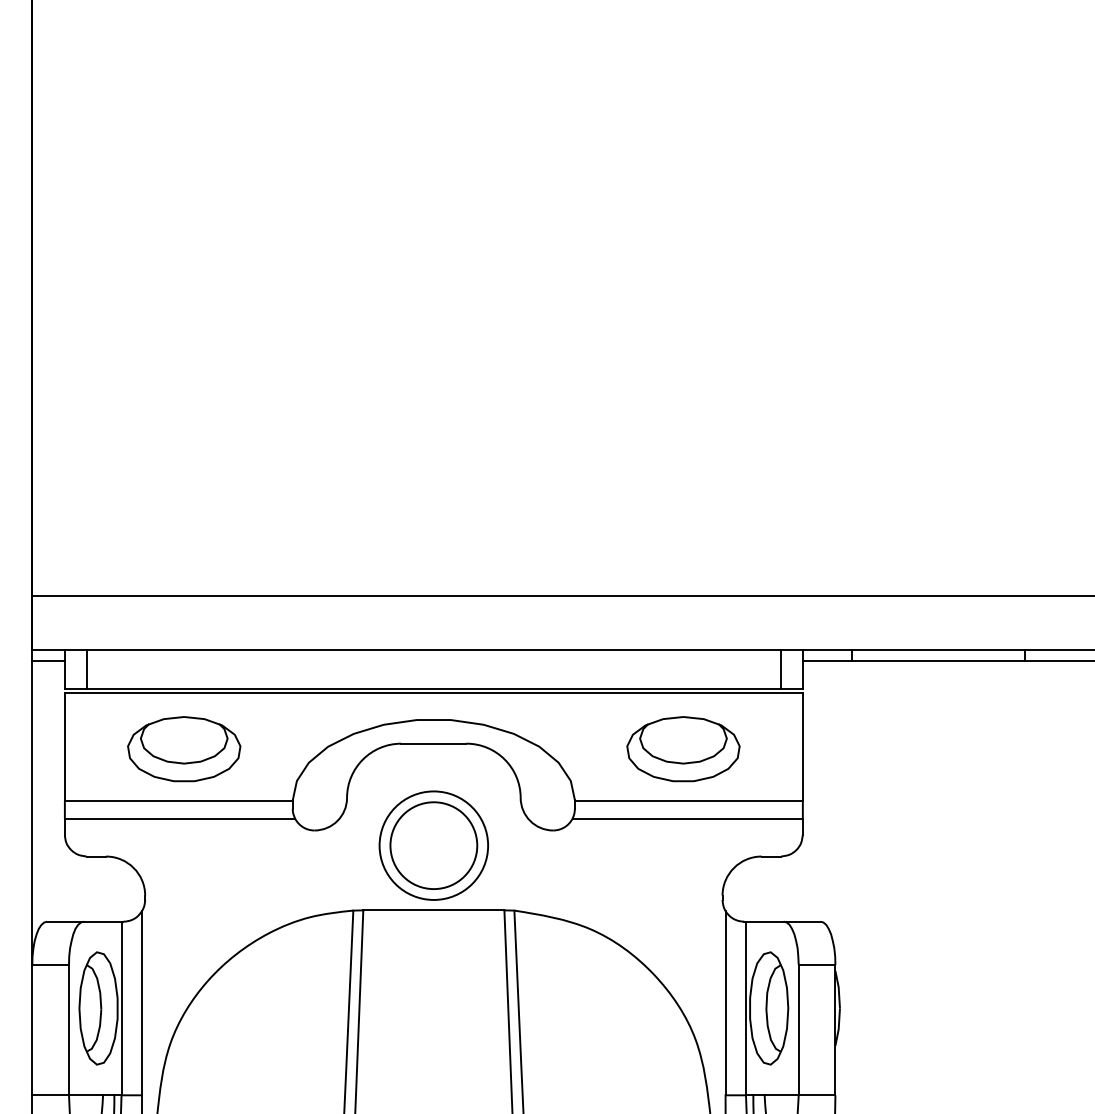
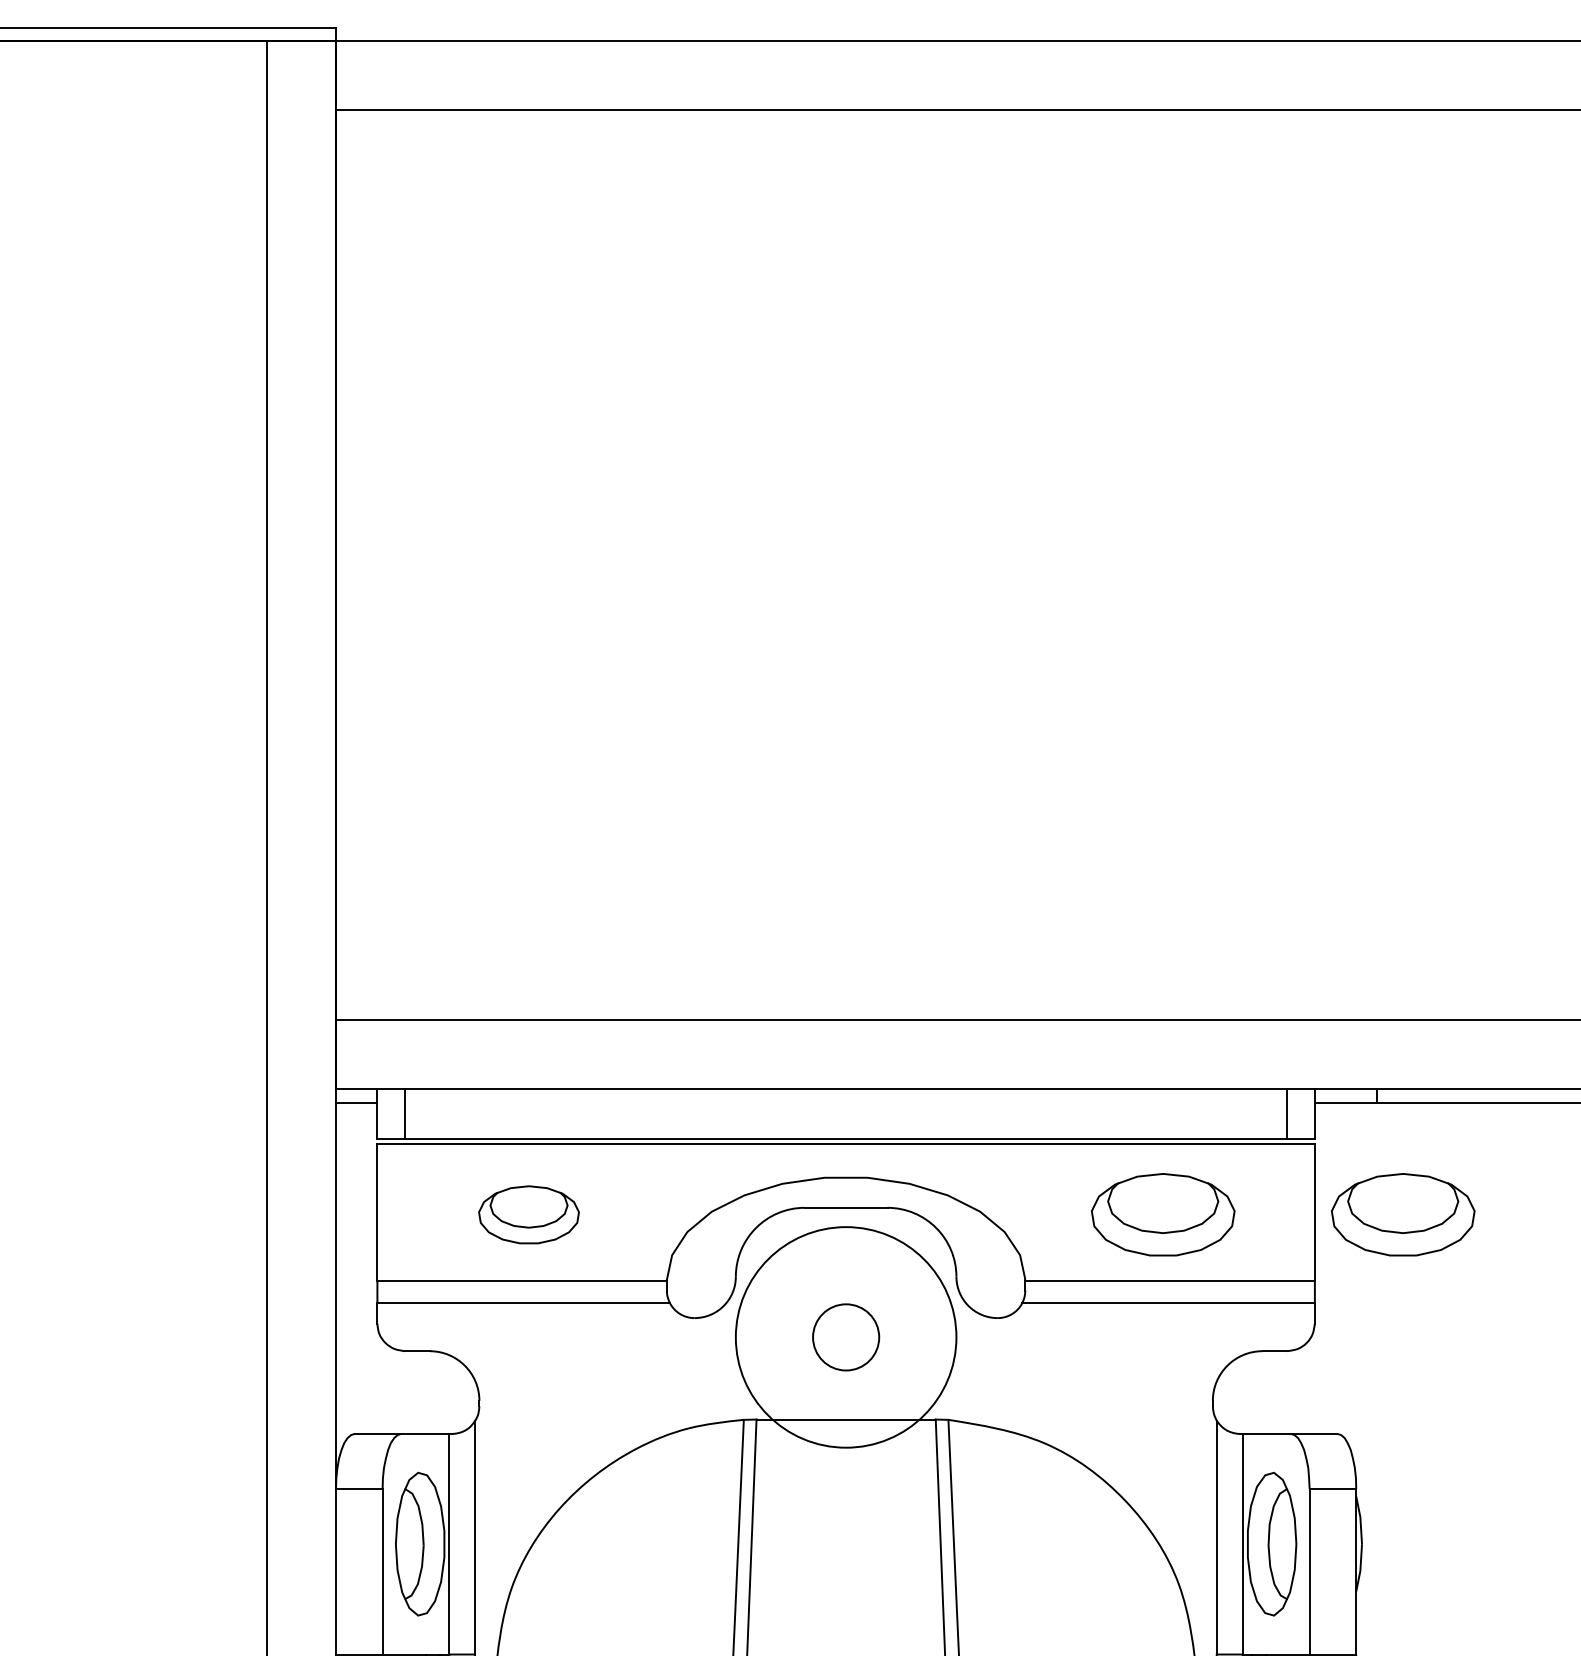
part: (183, 748) -> (528, 1214), size x0.7
part: (872, 748) -> (1403, 1214), added
circle: (433, 845) -> (845, 1337), size x0.6
circle: (434, 845) -> (846, 1337), size x1.6

